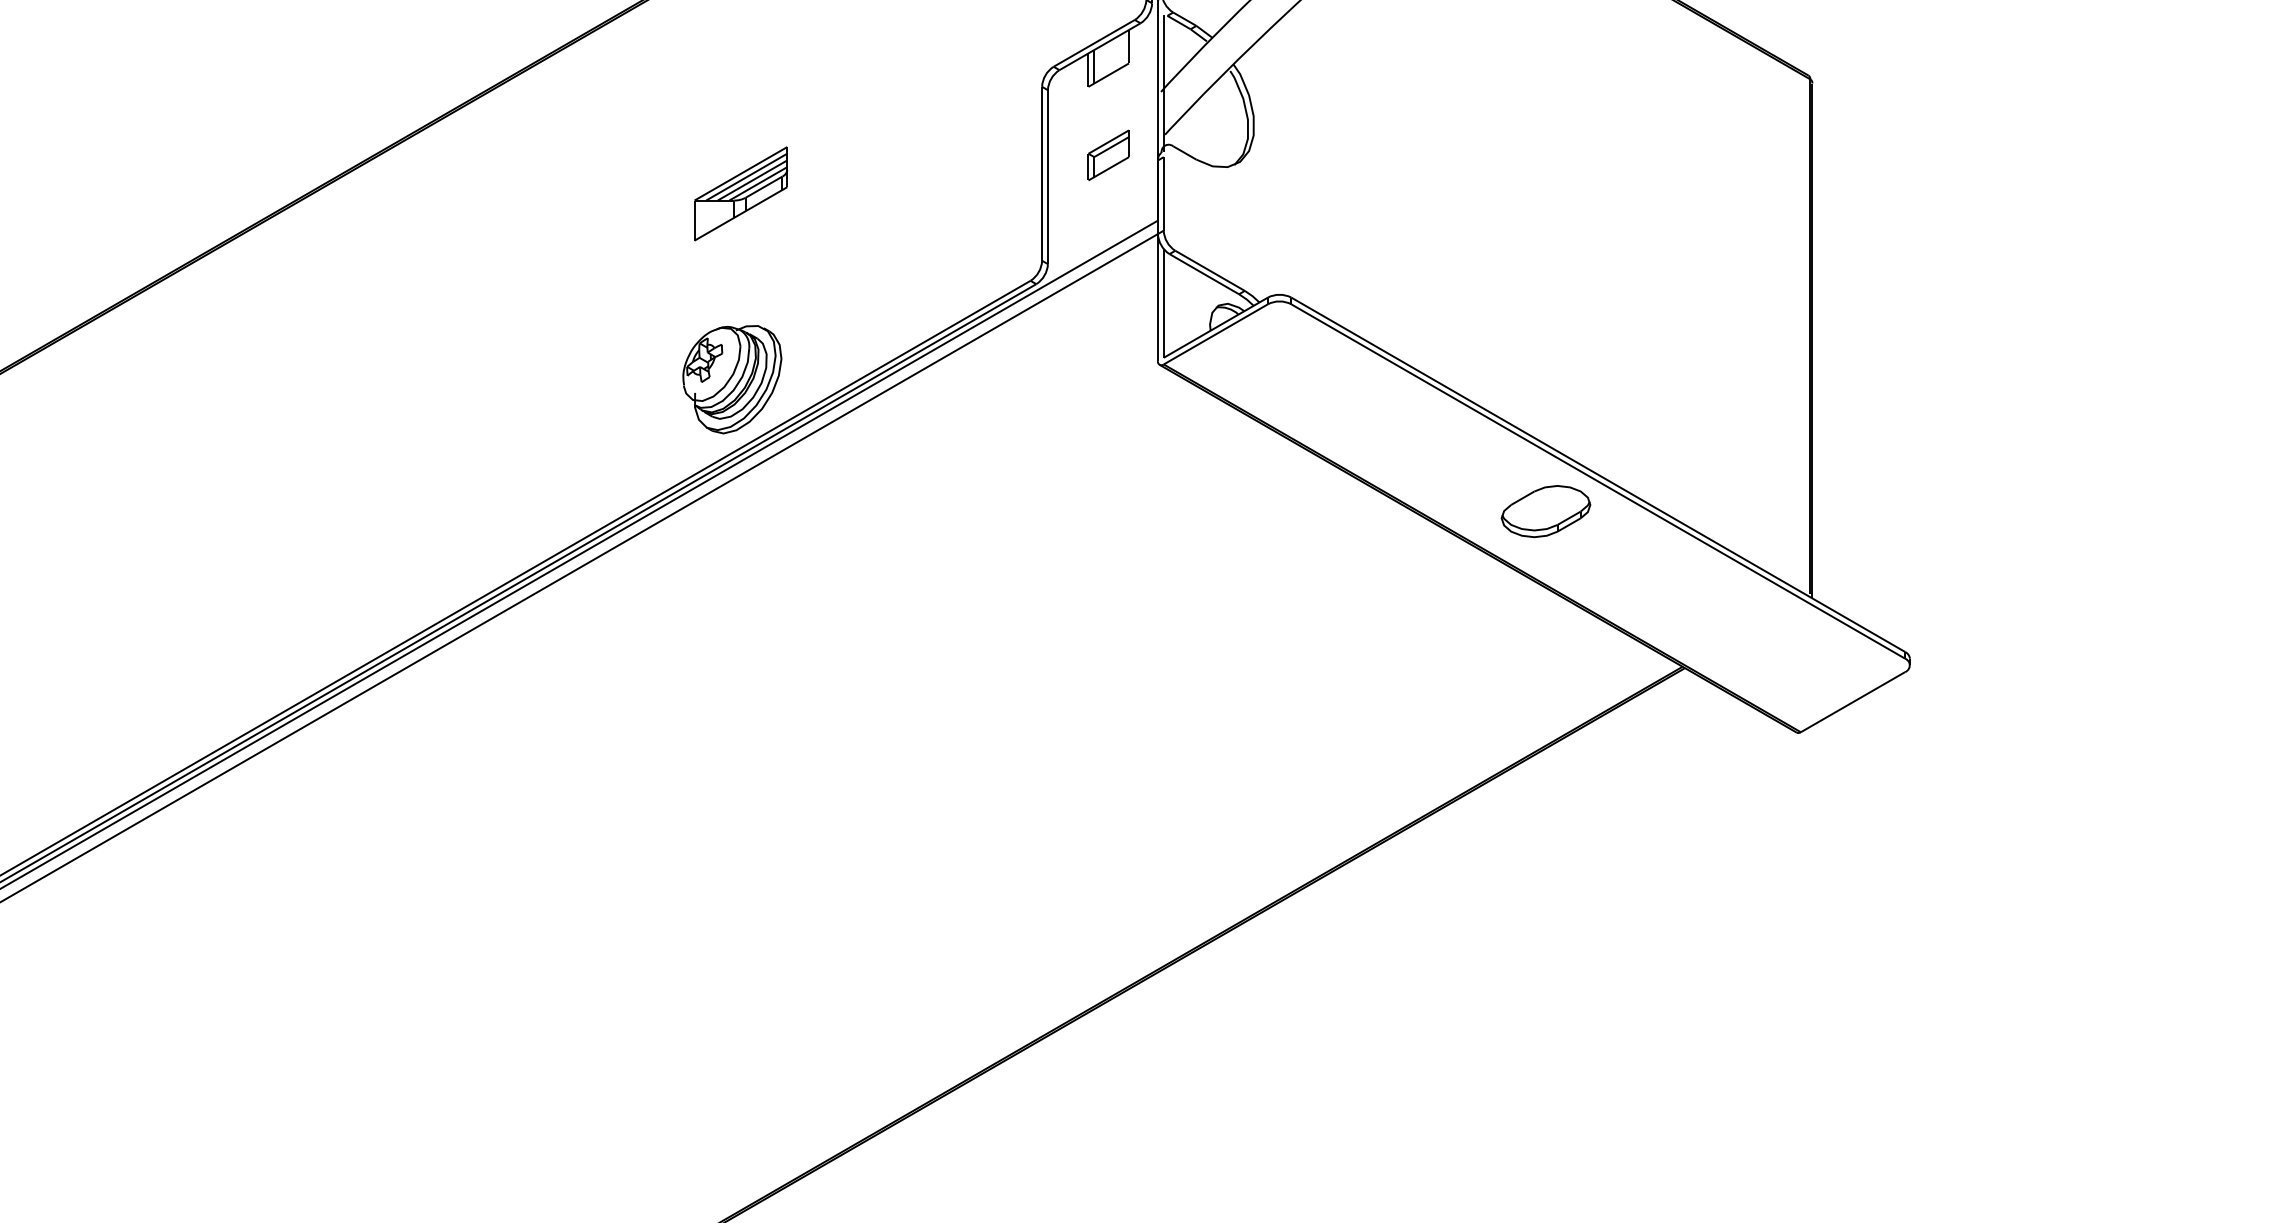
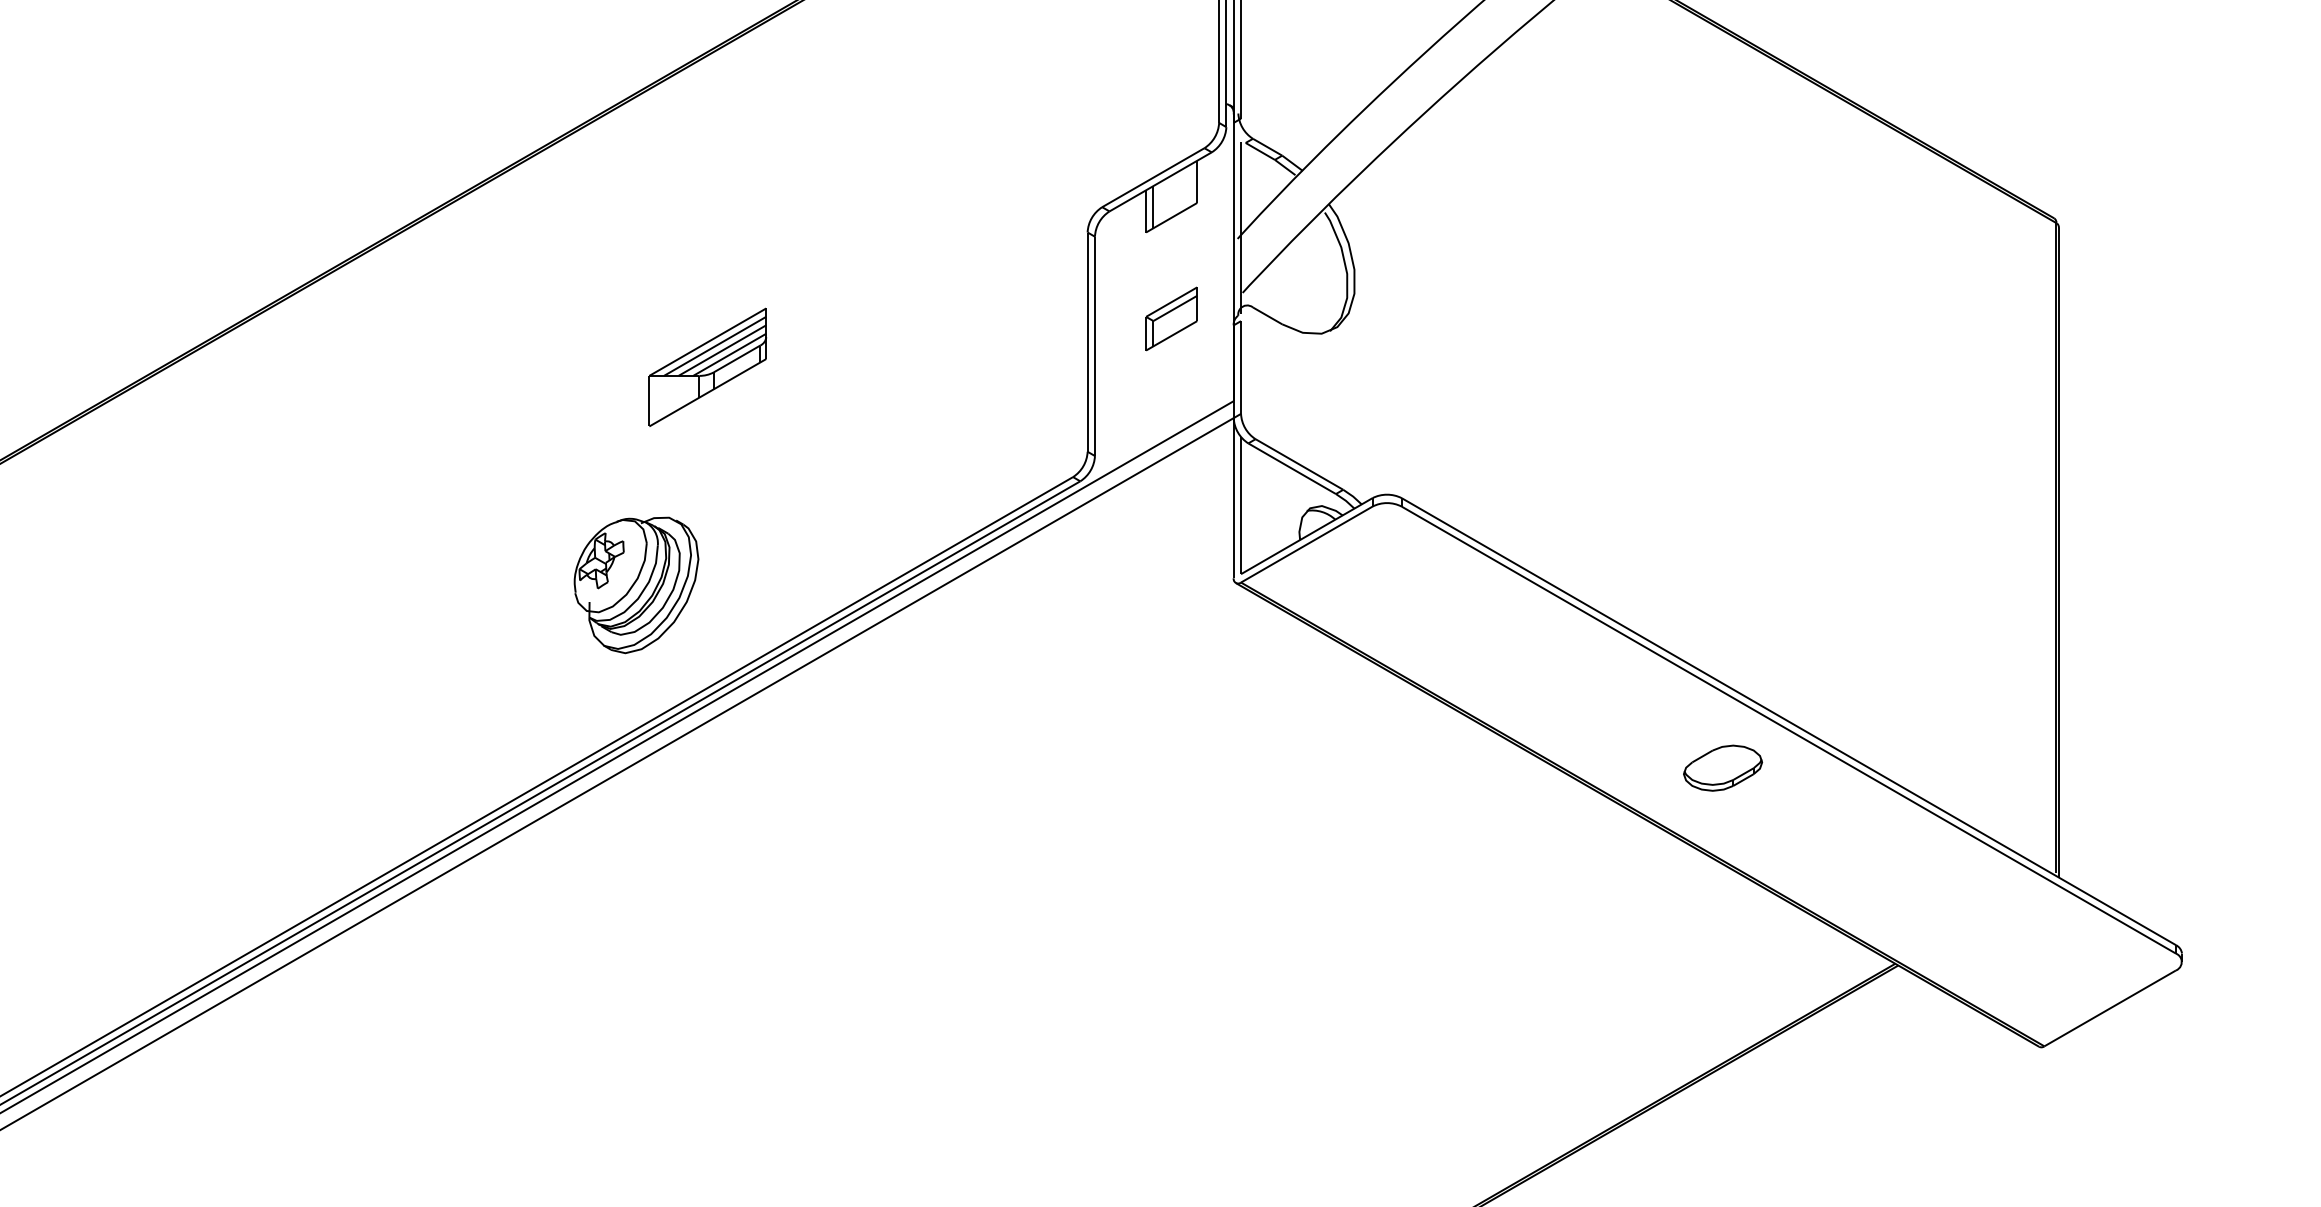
part: (732, 379) -> (636, 585), moved
part: (1545, 511) -> (1722, 767), size x0.7

